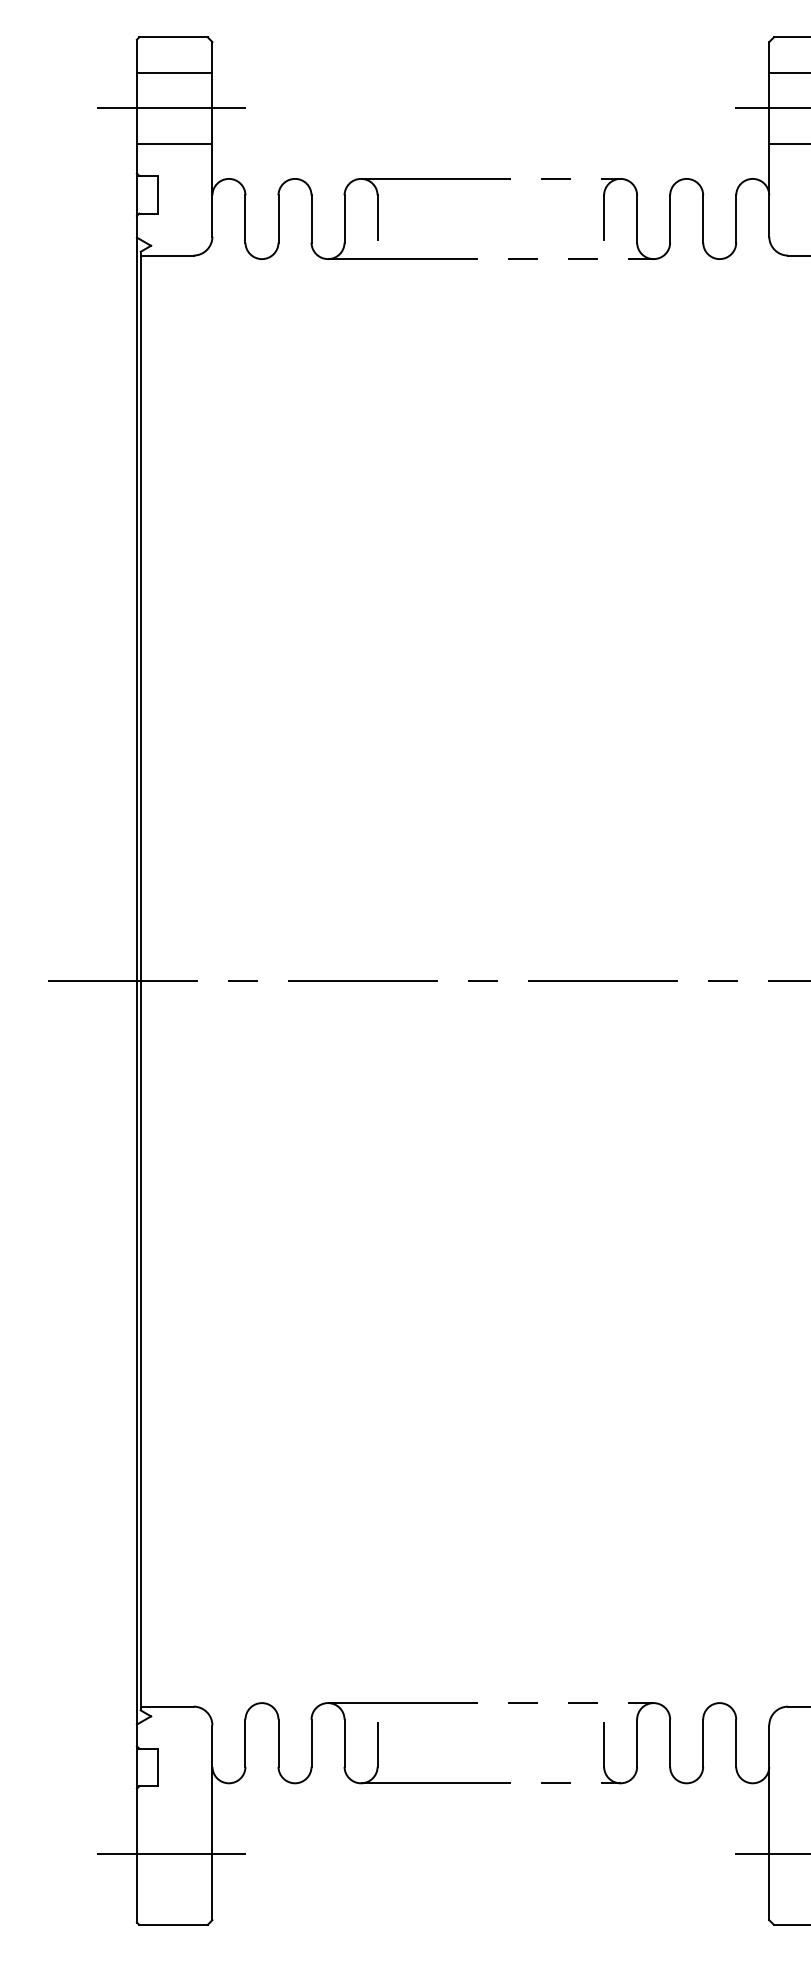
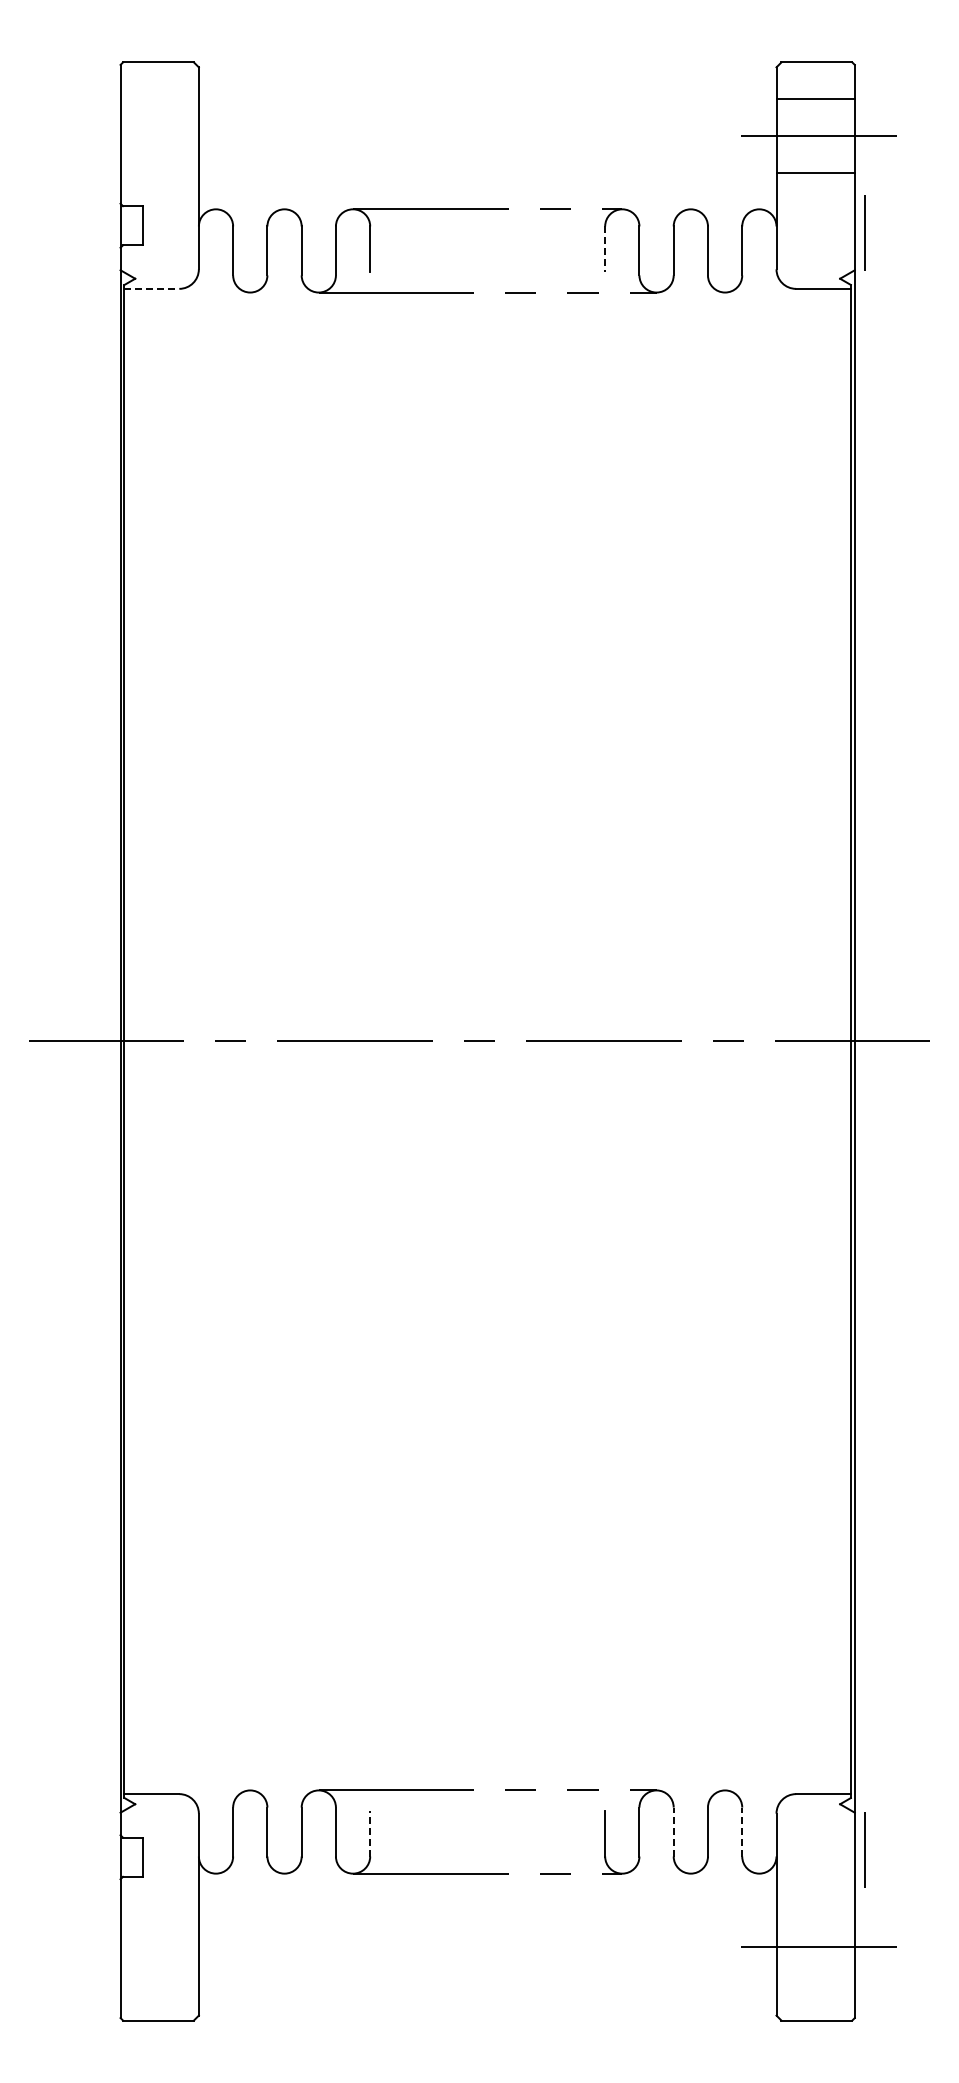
line: (174, 73) -> (159, 99), removed
line: (176, 107) -> (161, 135), removed
line: (174, 143) -> (159, 172), removed
line: (604, 217) -> (605, 249), solid -> dashed
line: (167, 255) -> (152, 288), solid -> dashed
line: (669, 1742) -> (673, 1831), solid -> dashed
line: (736, 1742) -> (742, 1831), solid -> dashed
line: (377, 1744) -> (370, 1833), solid -> dashed
line: (176, 1854) -> (161, 1947), removed

